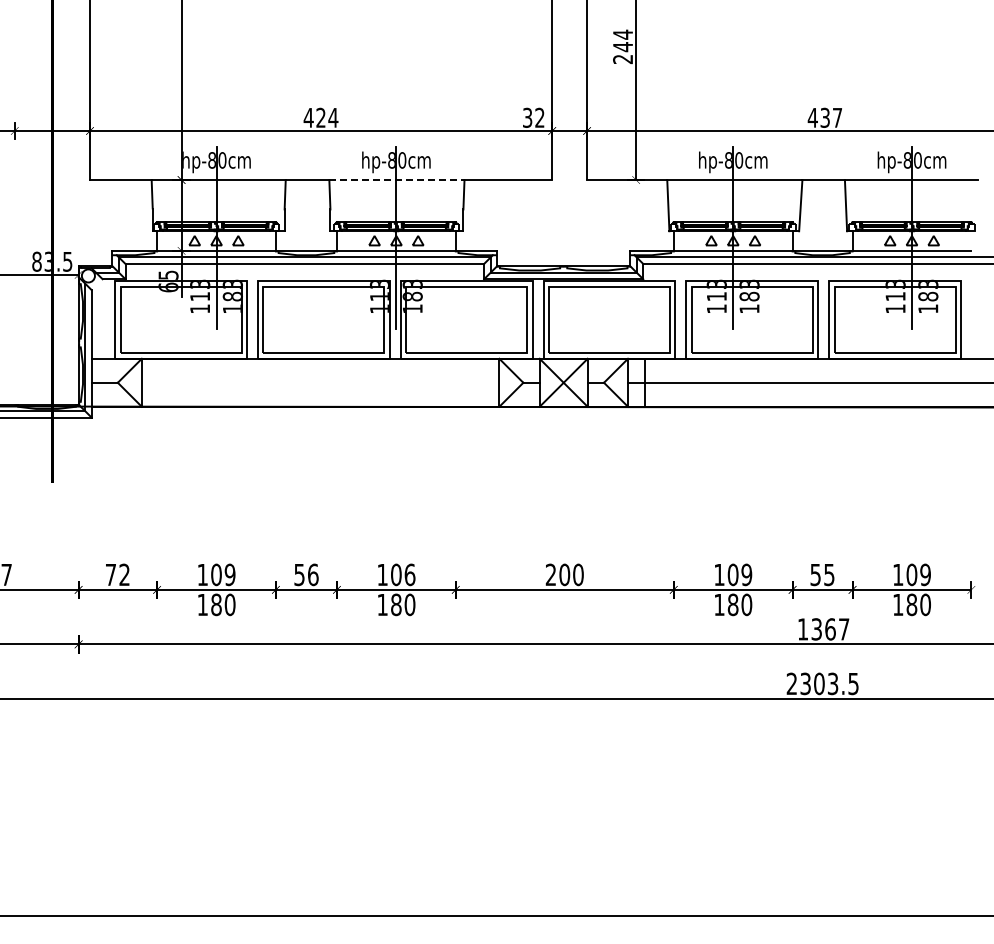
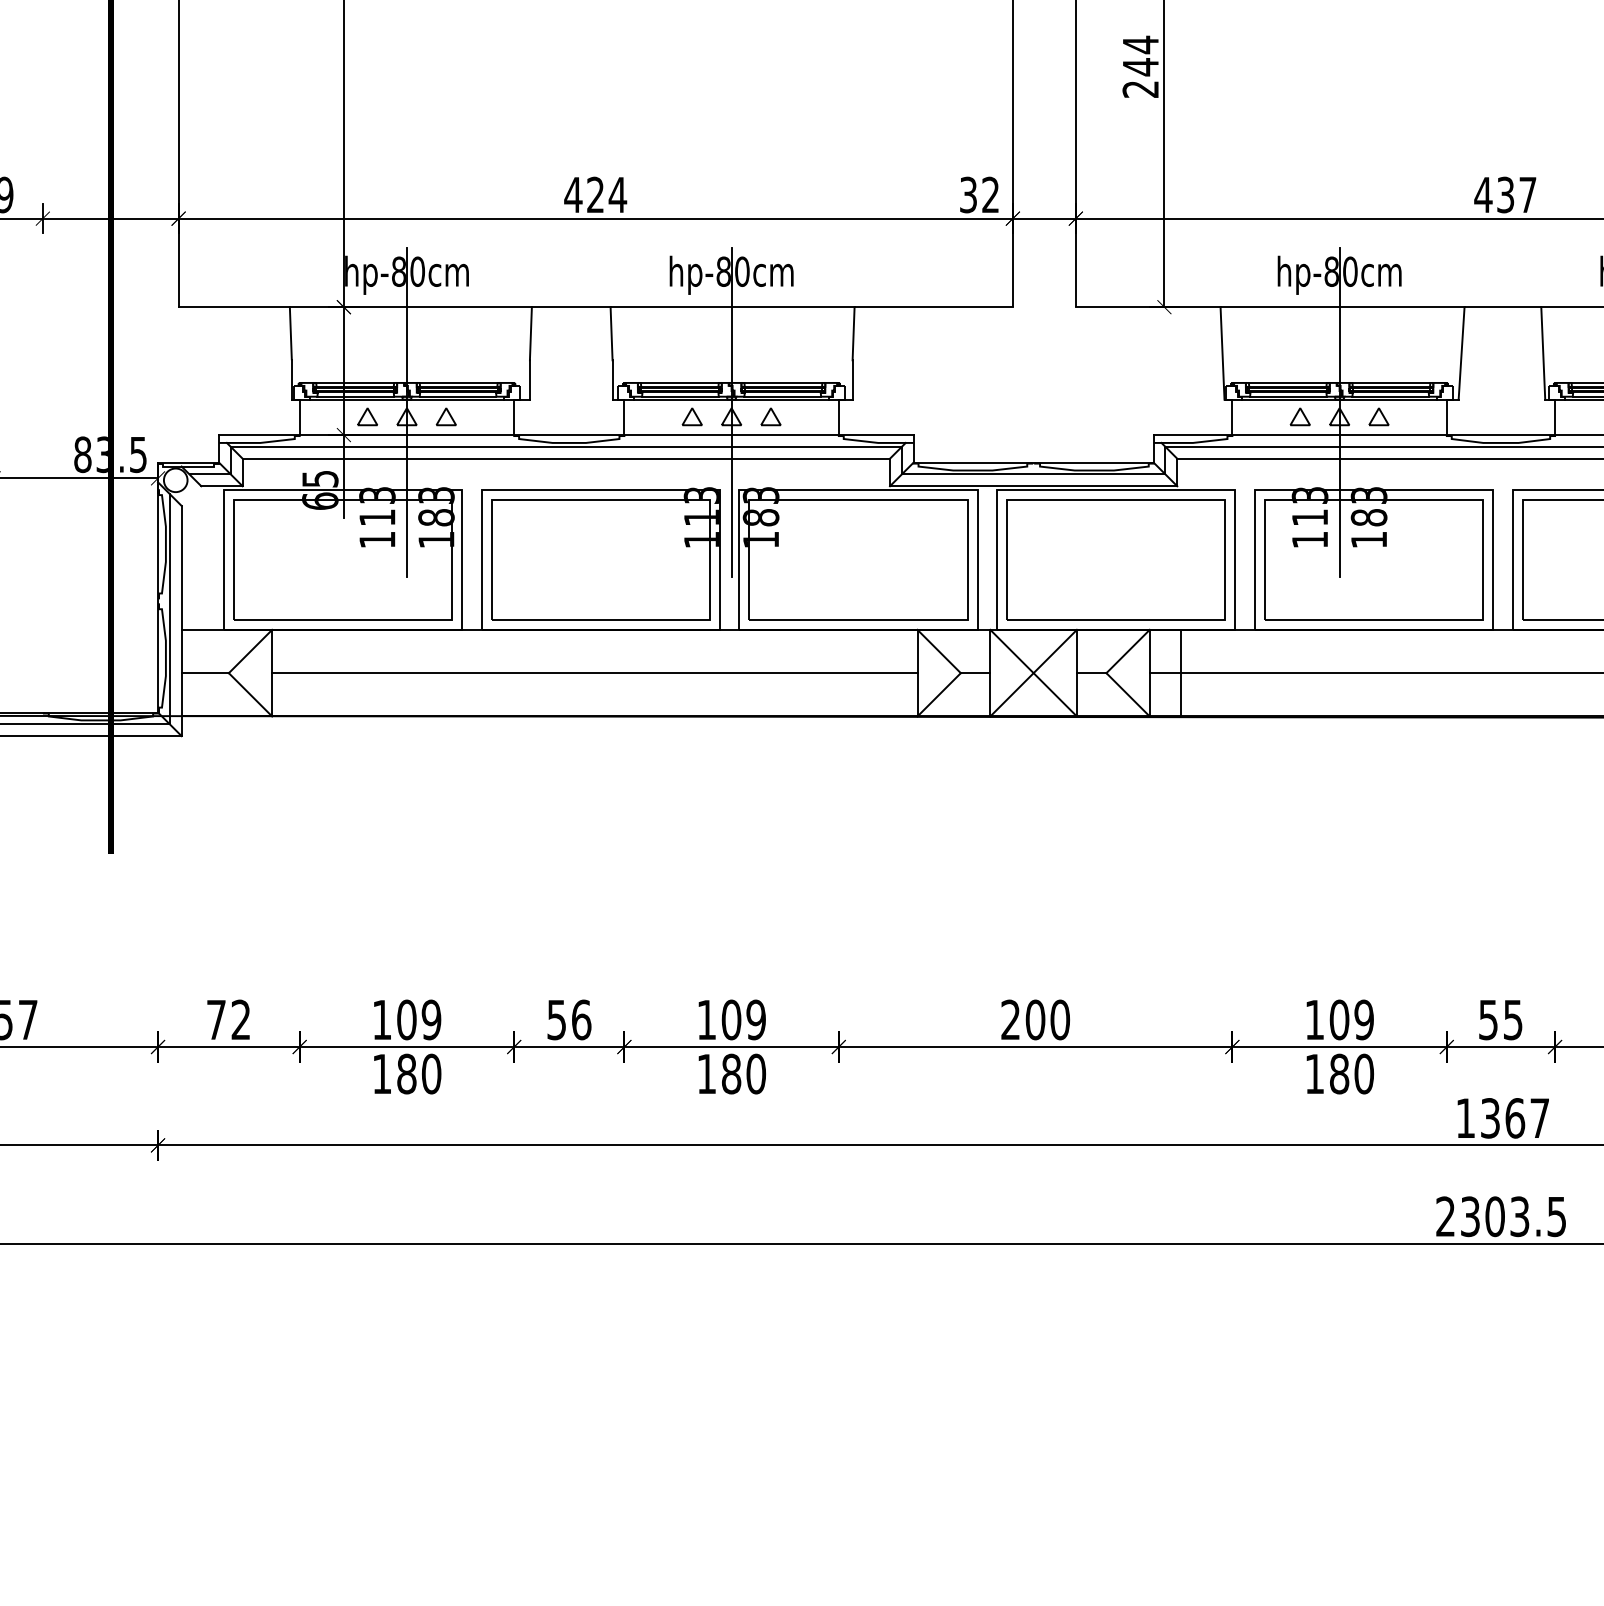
line: (396, 180) -> (731, 308), dashed -> solid
line: (320, 382) -> (594, 672), added
text: (409, 574) -> (755, 1019), 106 -> 109

